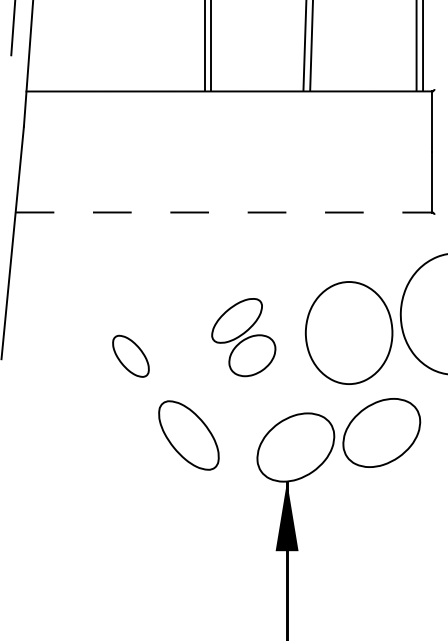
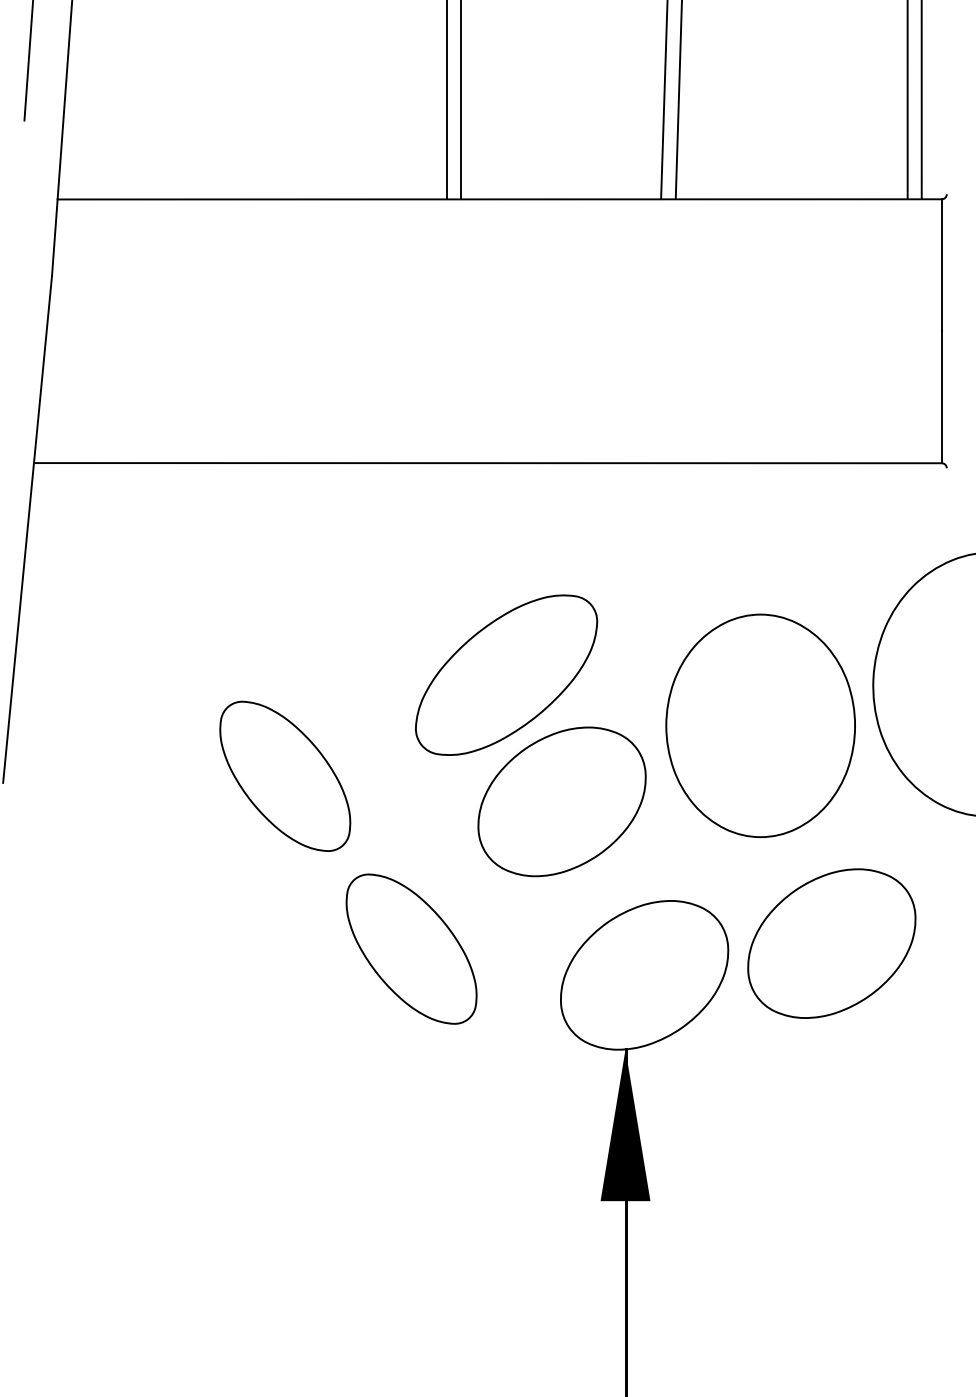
line: (224, 212) -> (489, 463), dashed -> solid
part: (243, 337) -> (530, 735), size x1.67
part: (130, 356) -> (284, 776), size x1.67

